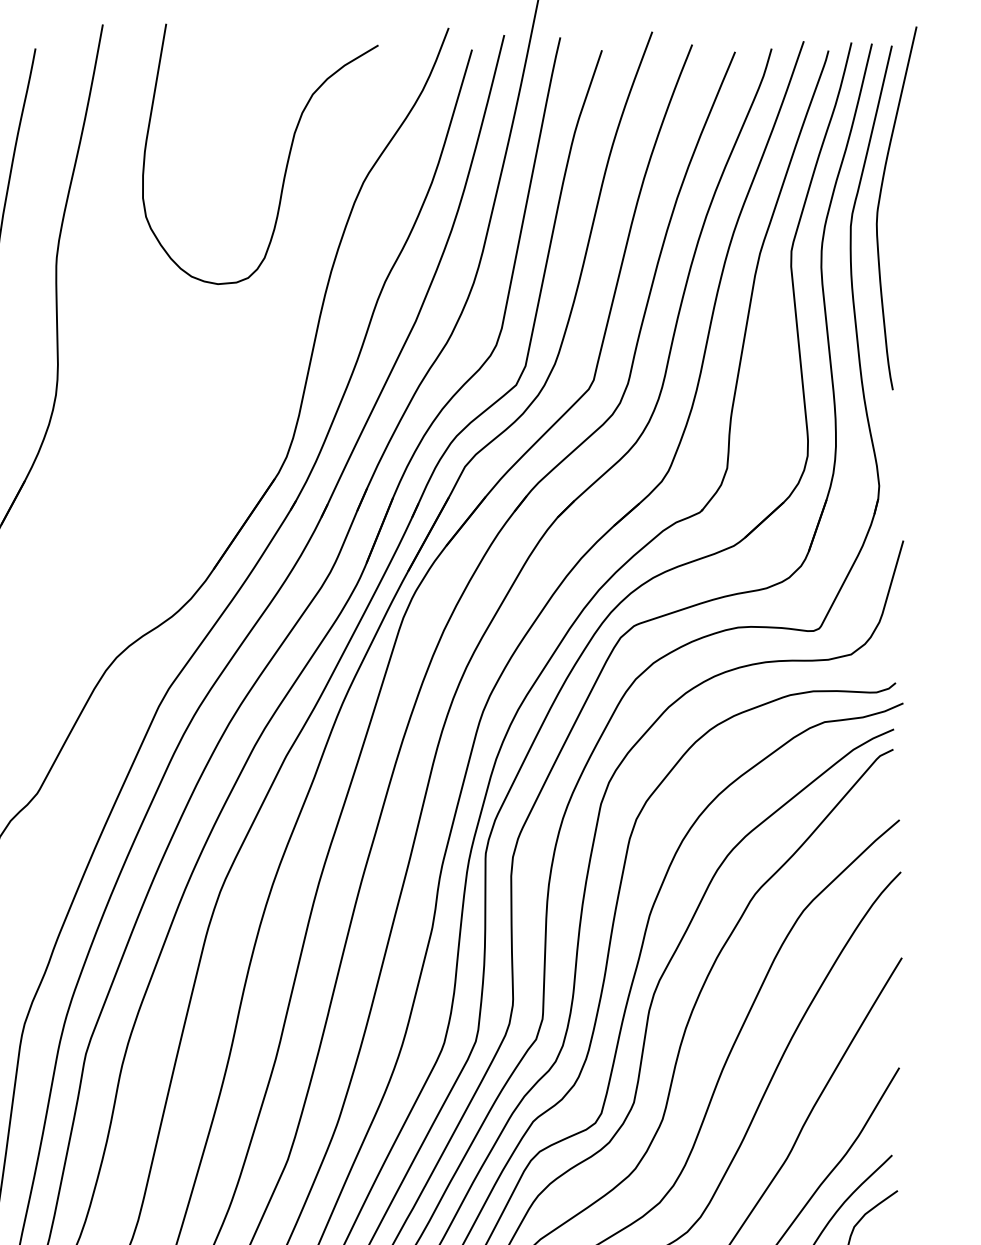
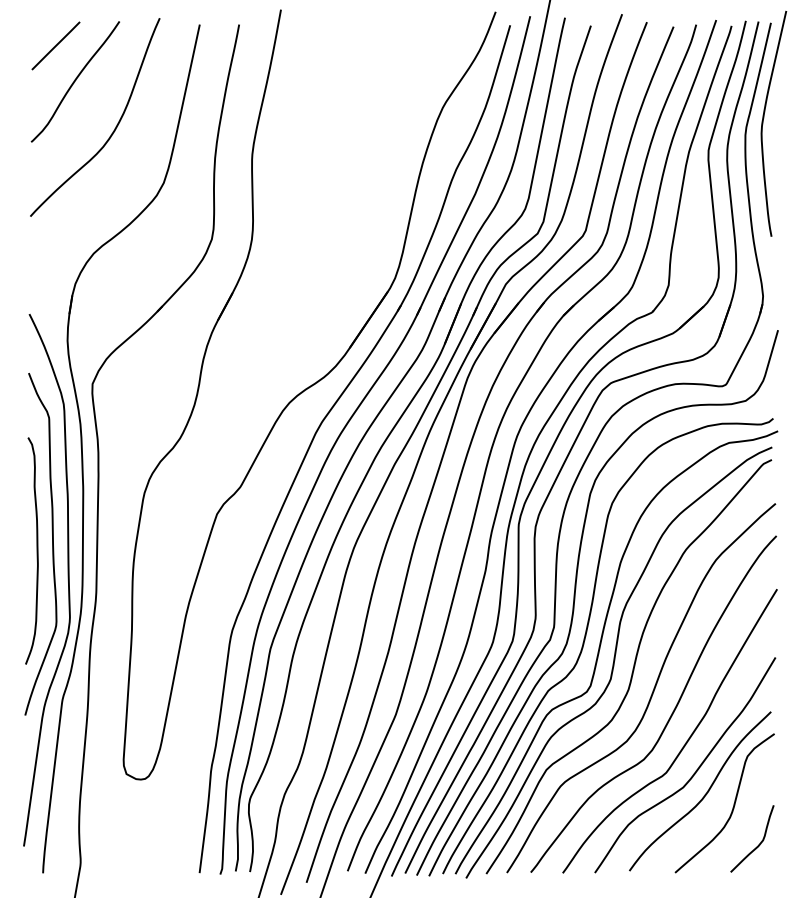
curve: (285, 162) -> (394, 95), removed

